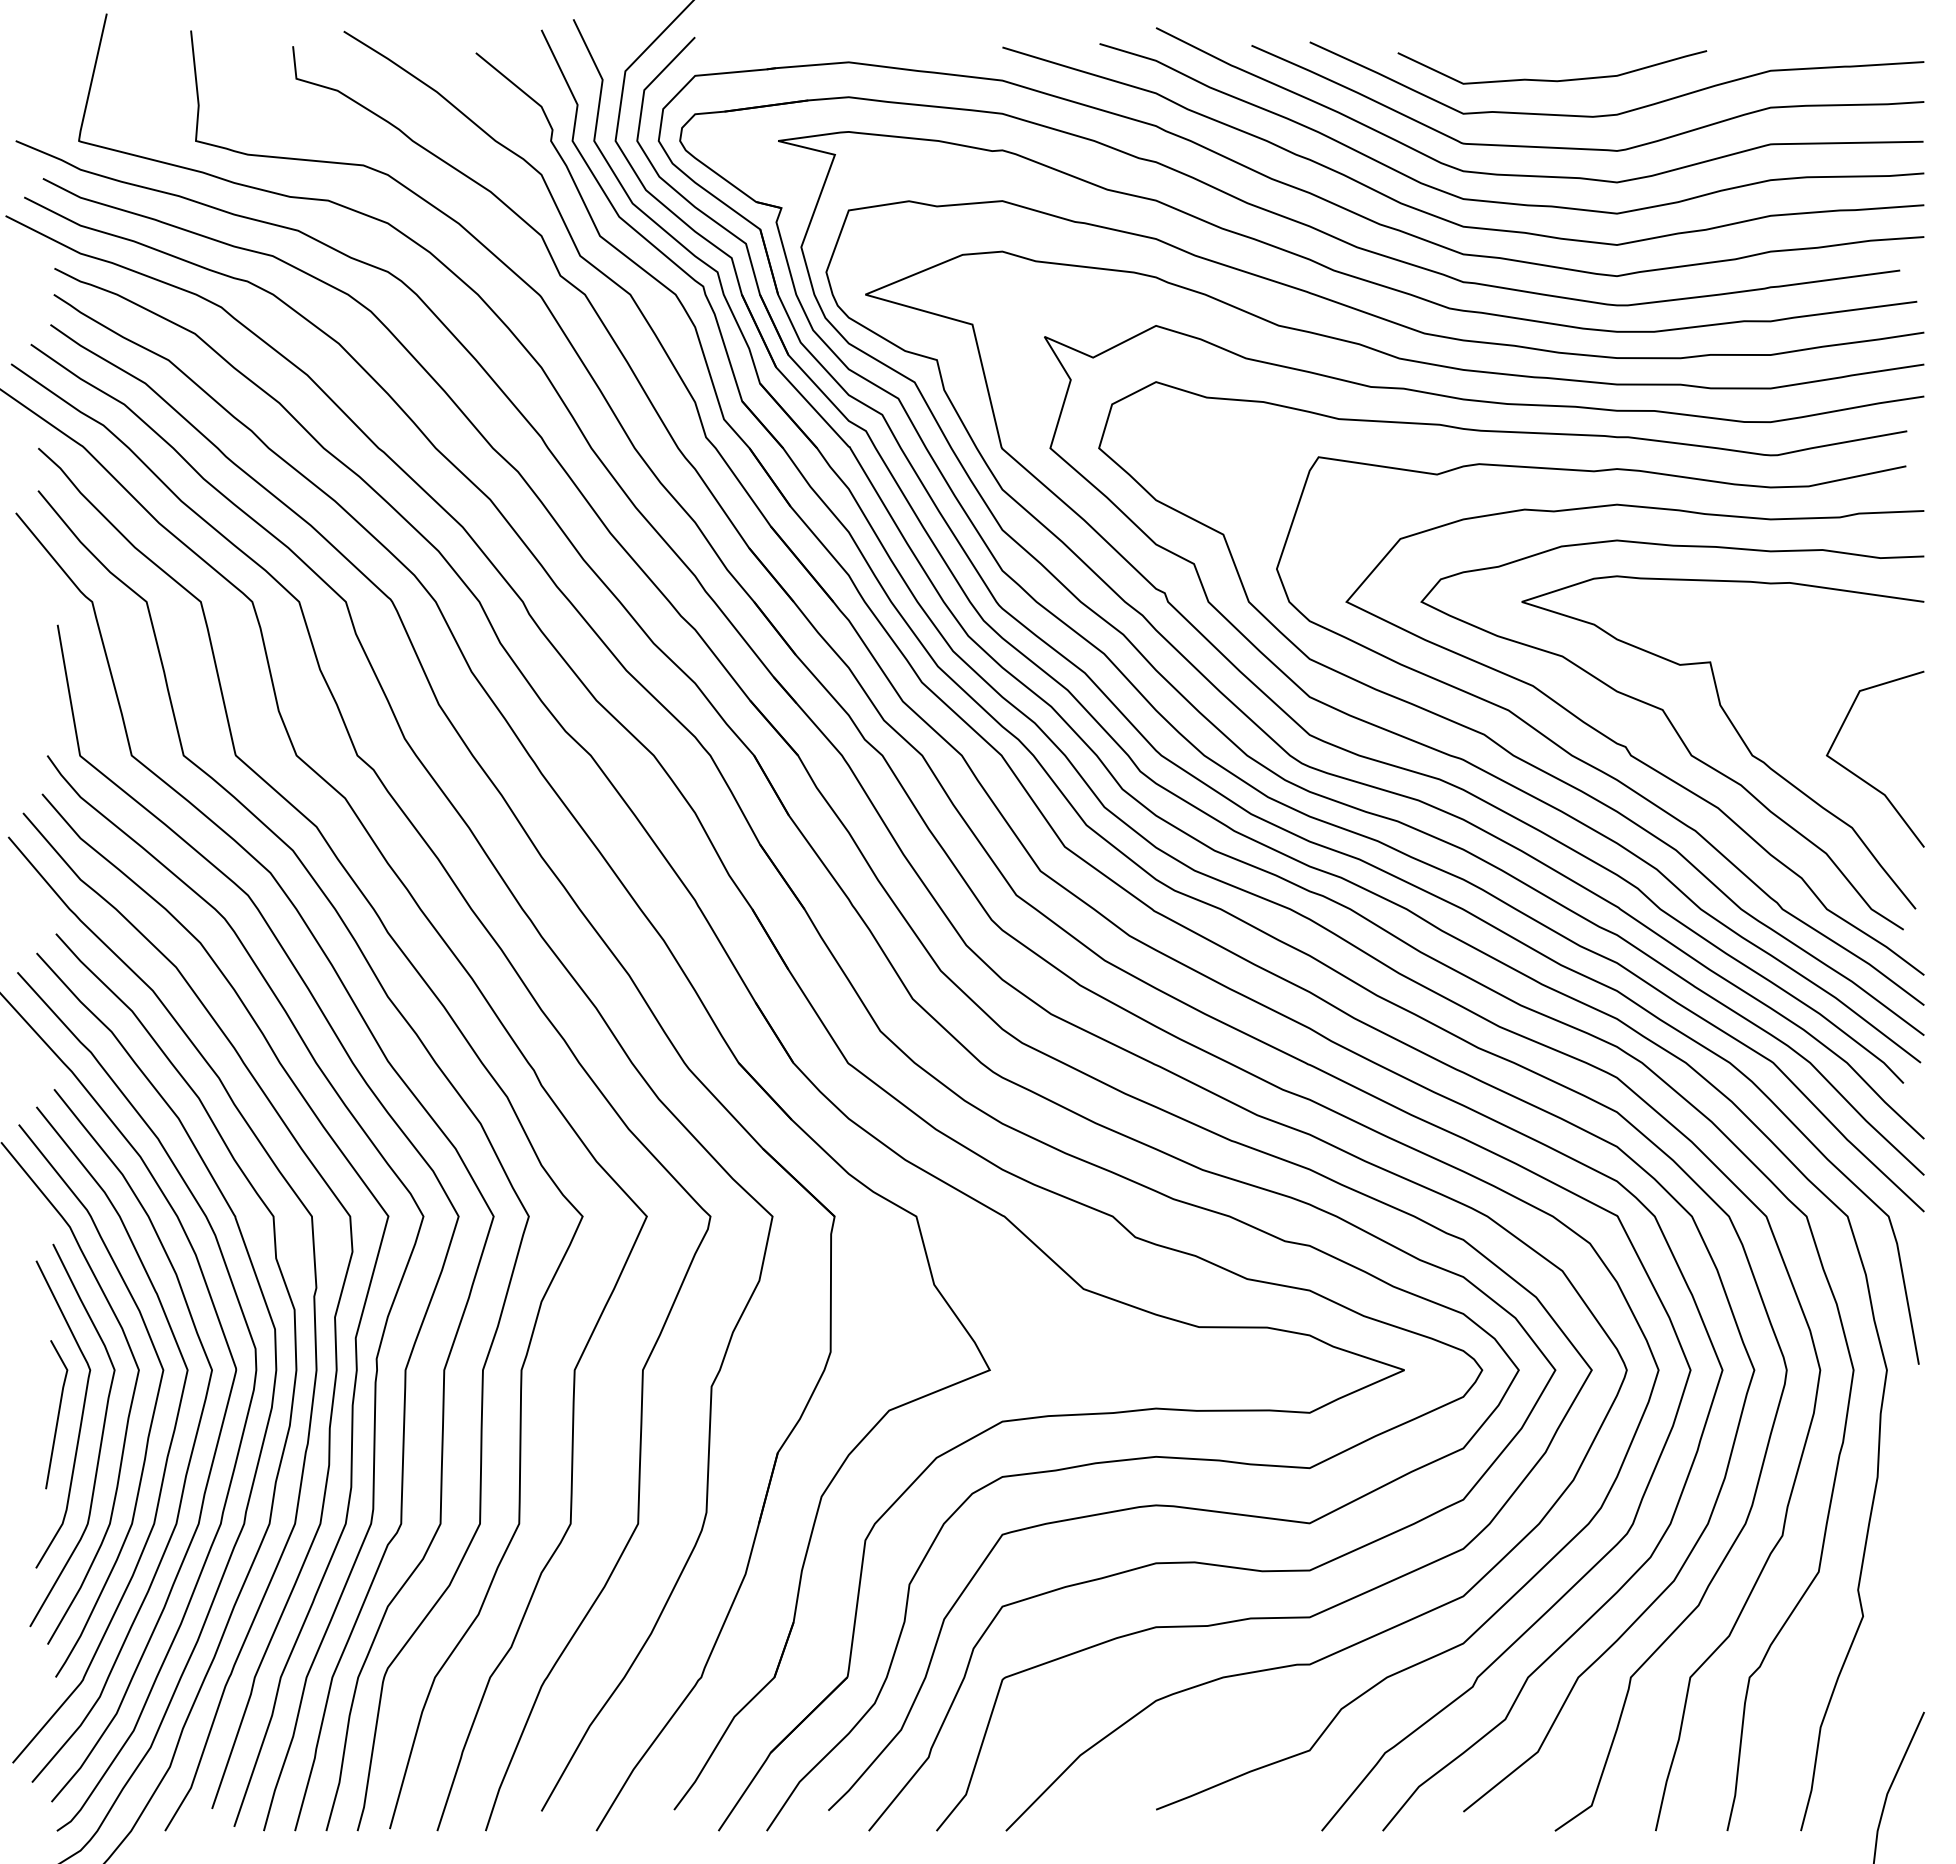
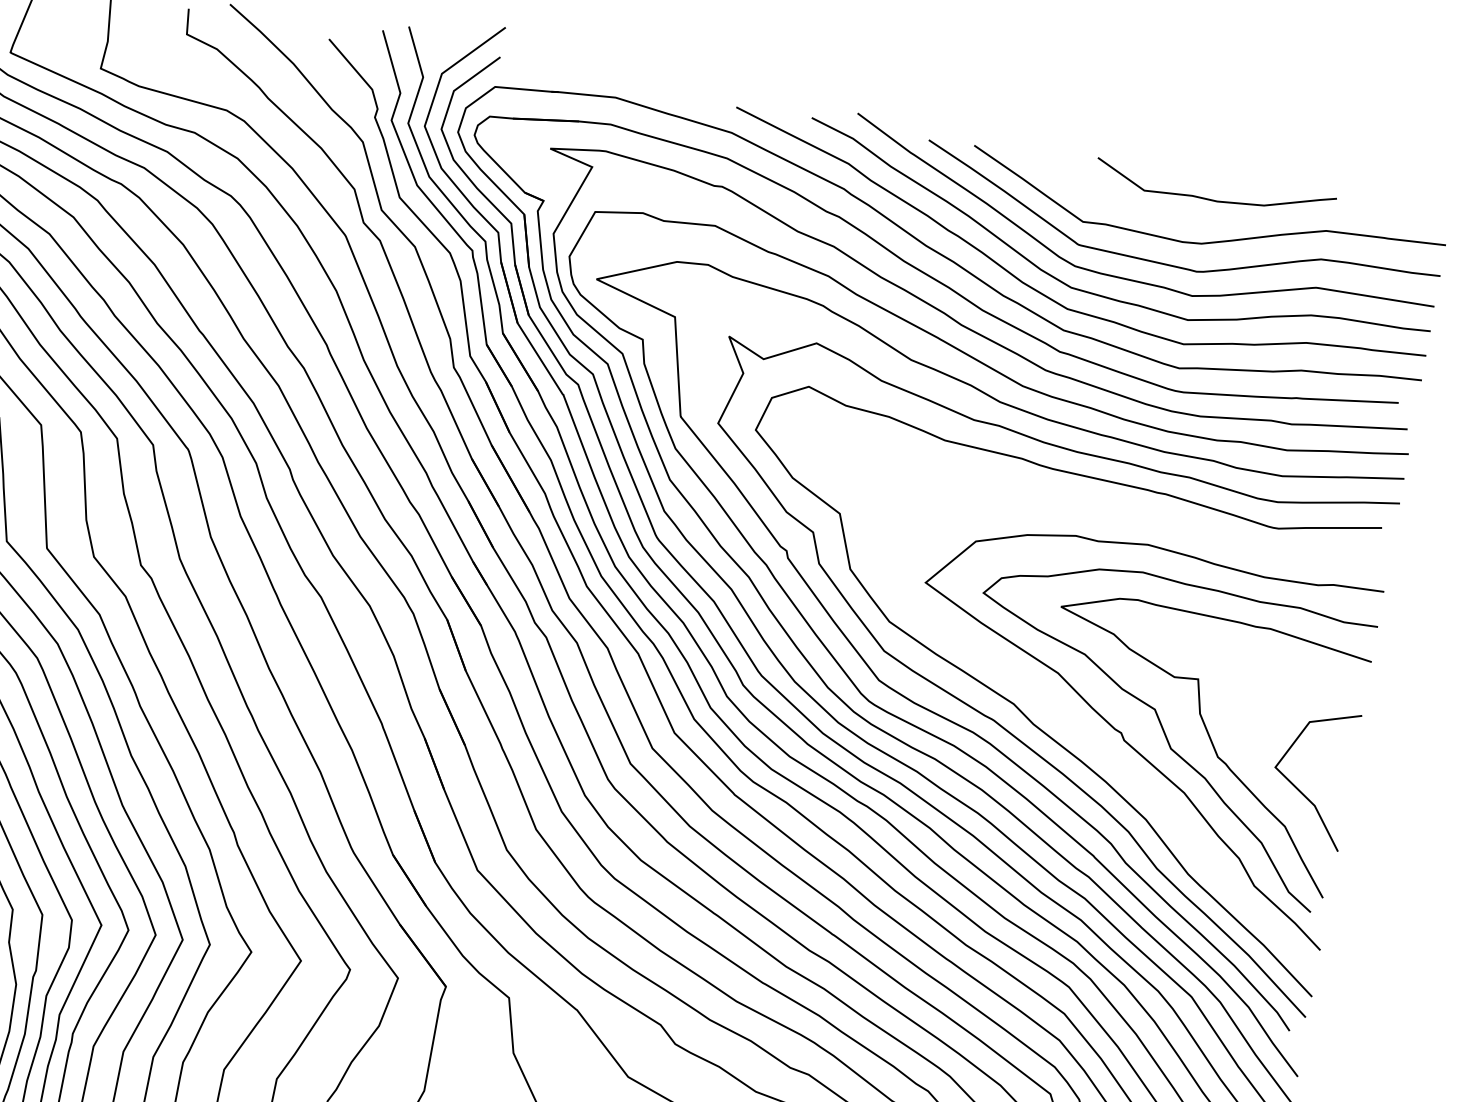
curve: (1548, 79) -> (1210, 198), moved
curve: (1585, 761) -> (1088, 738), removed

